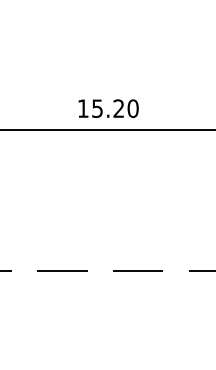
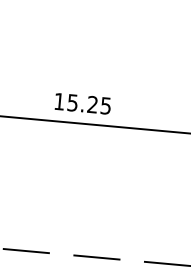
text: (132, 108) -> (105, 105), 15.20 -> 15.25

